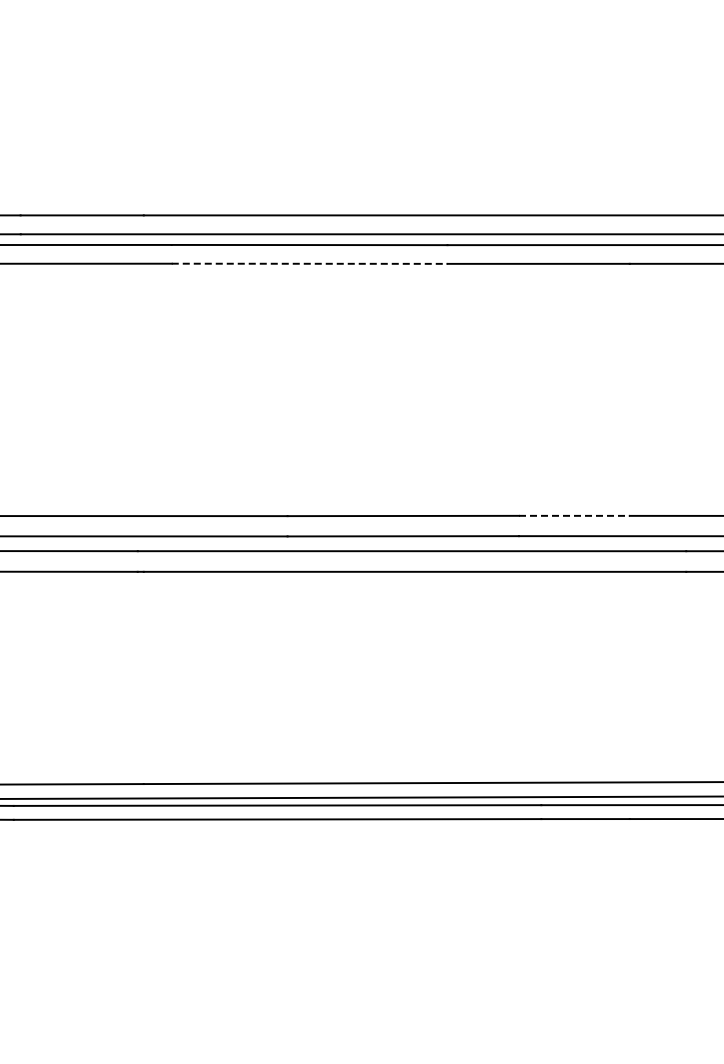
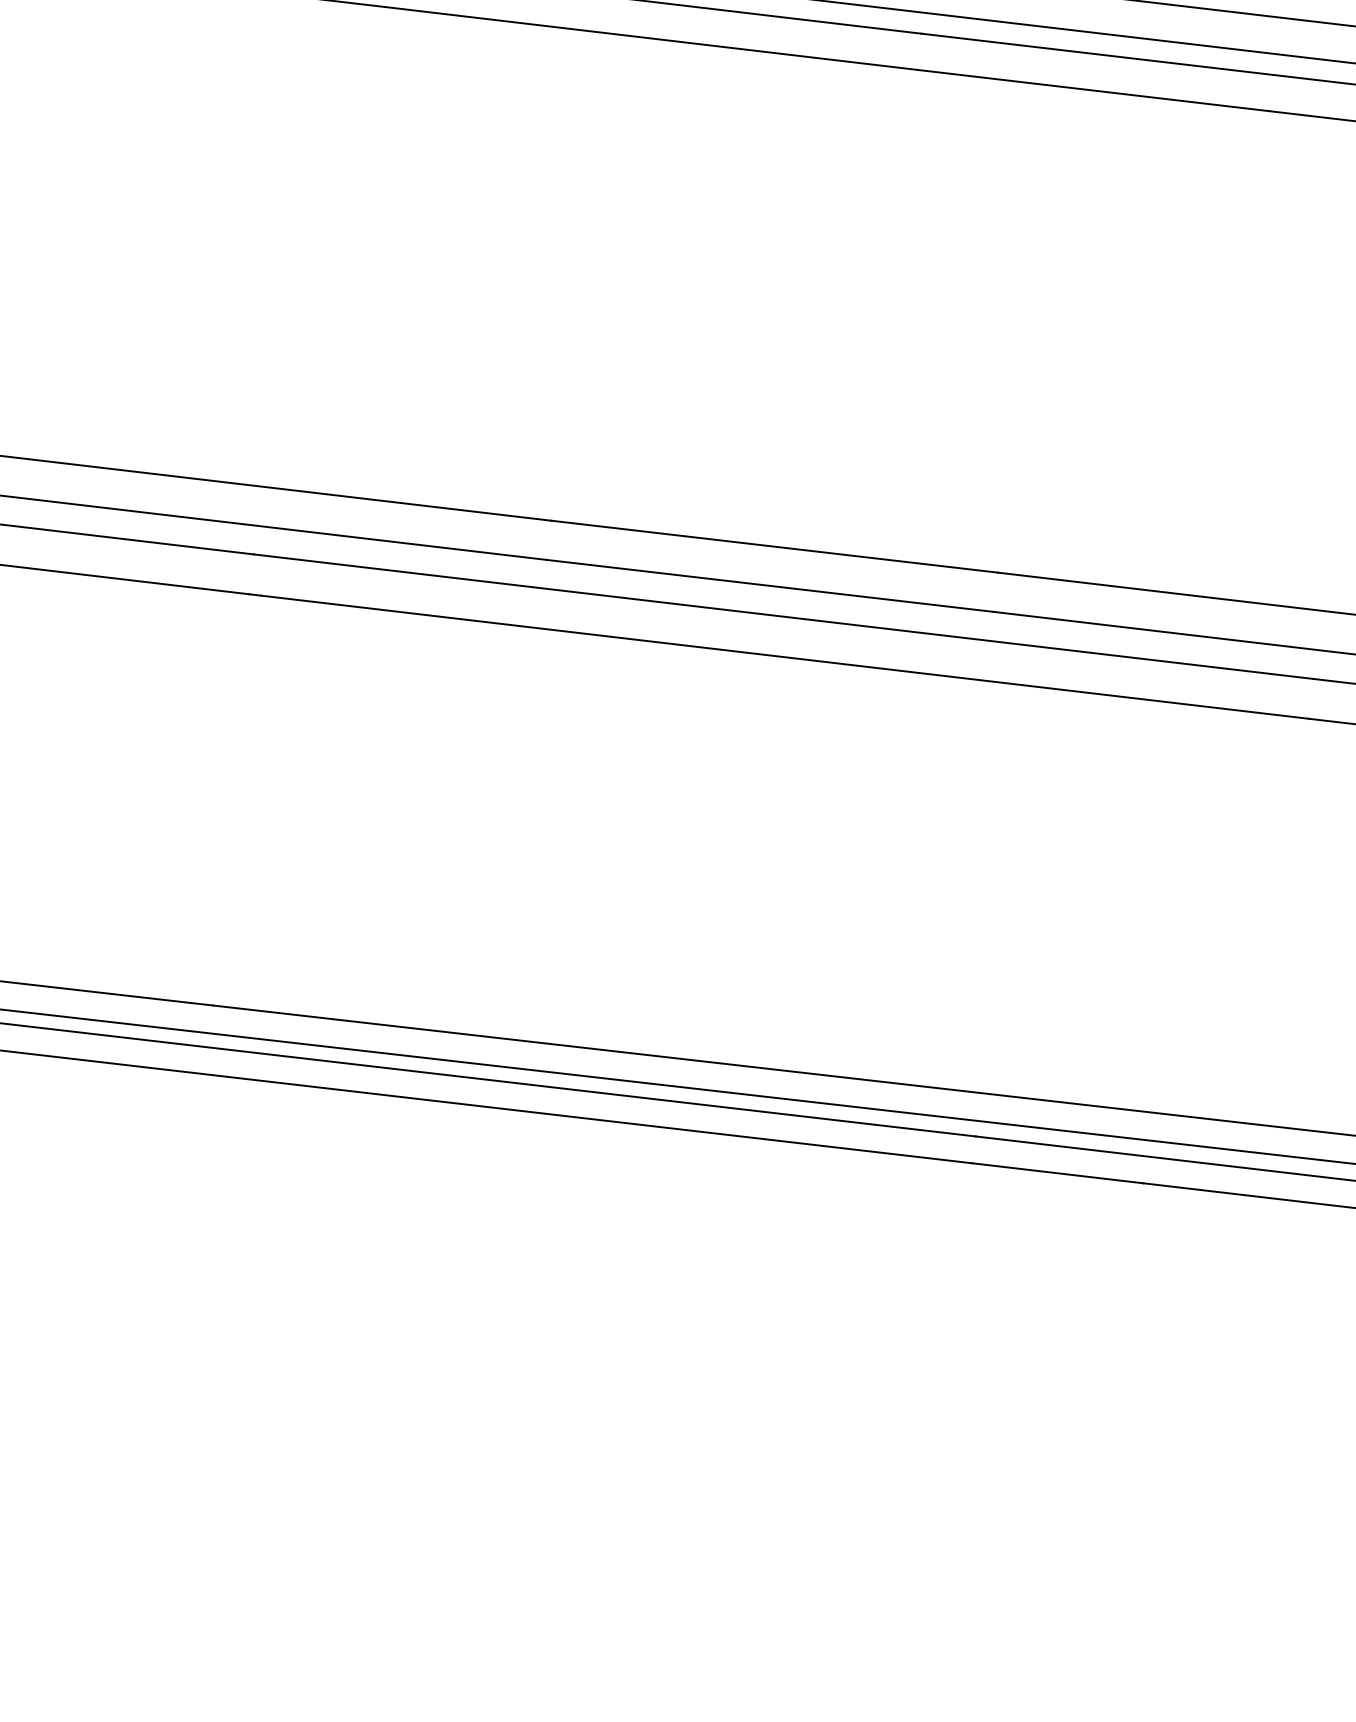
line: (309, 263) -> (650, 37), dashed -> solid
line: (574, 515) -> (1105, 584), dashed -> solid

